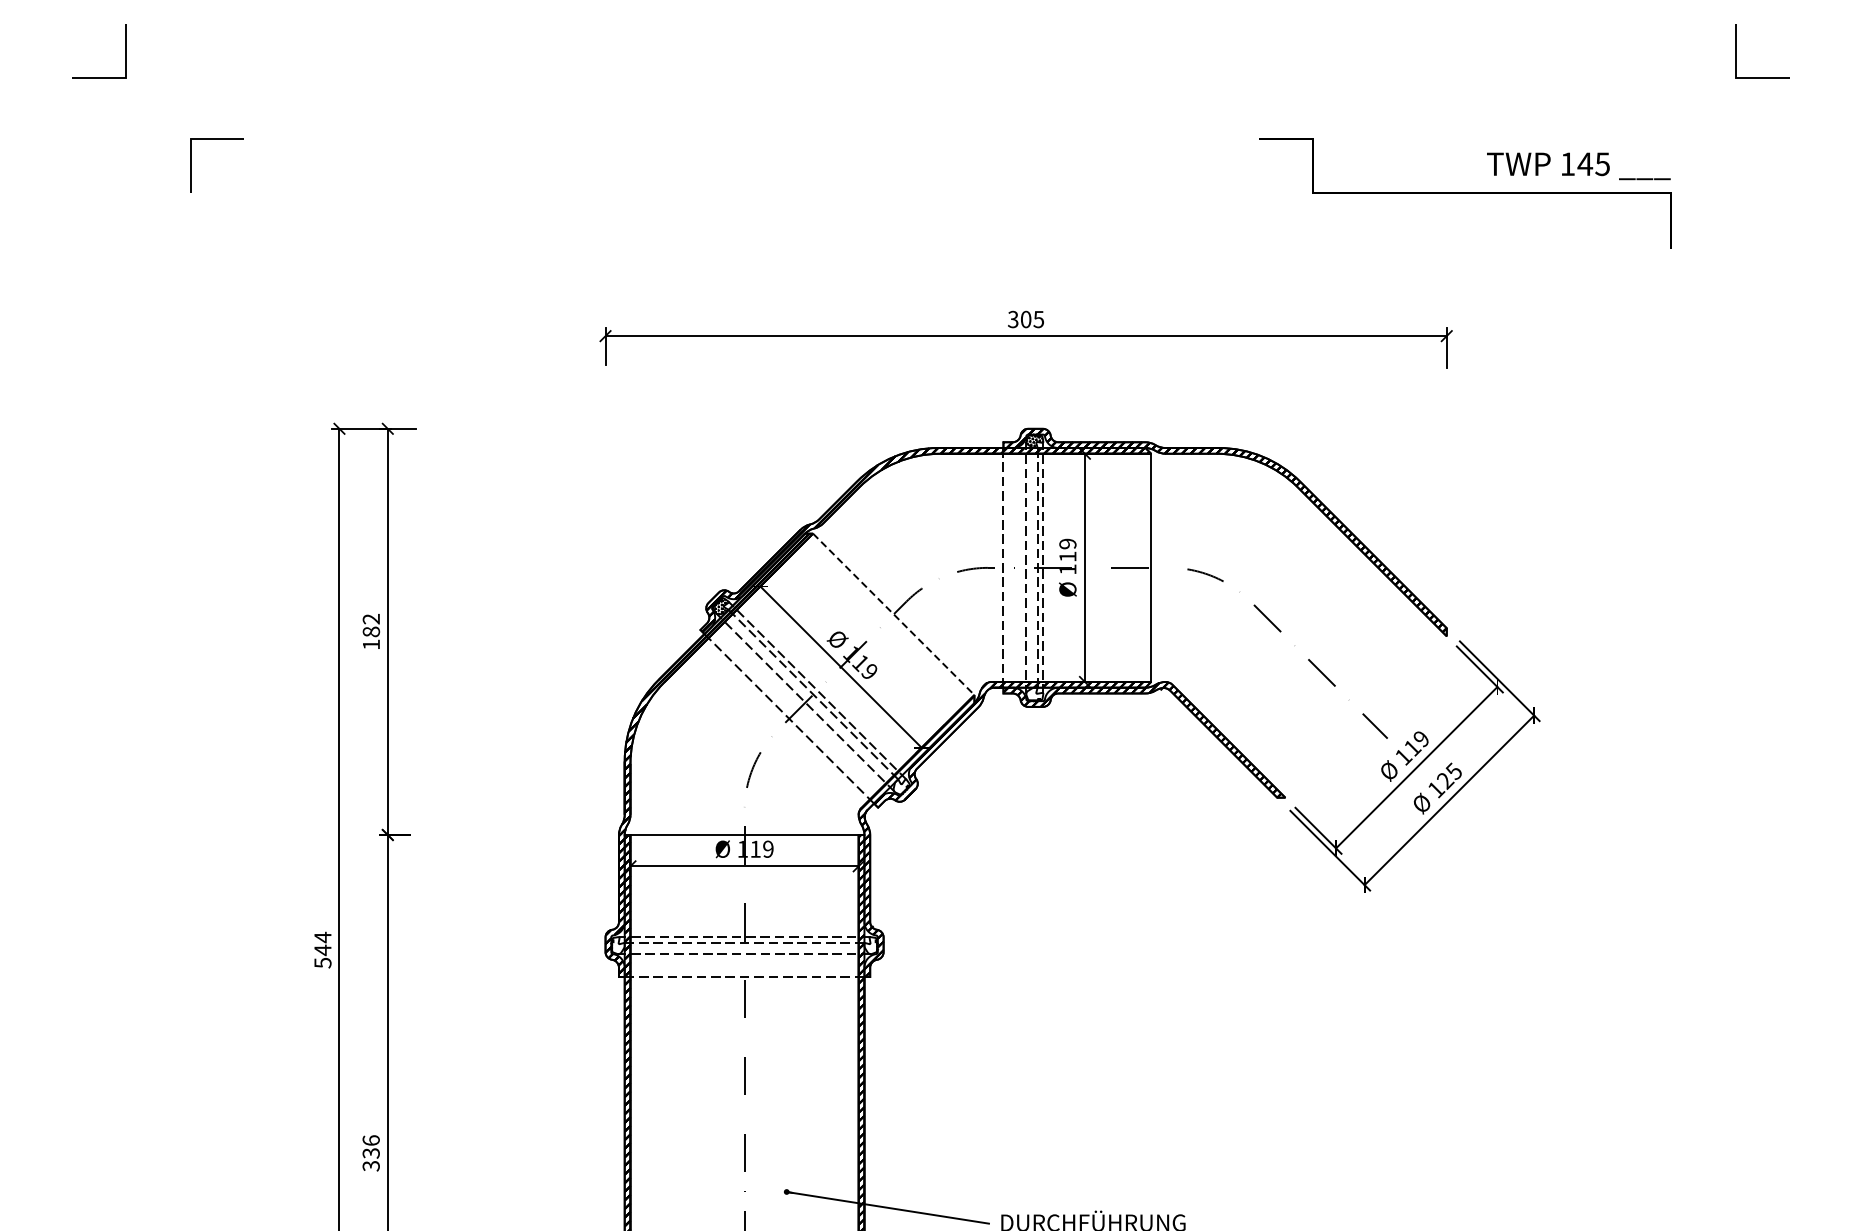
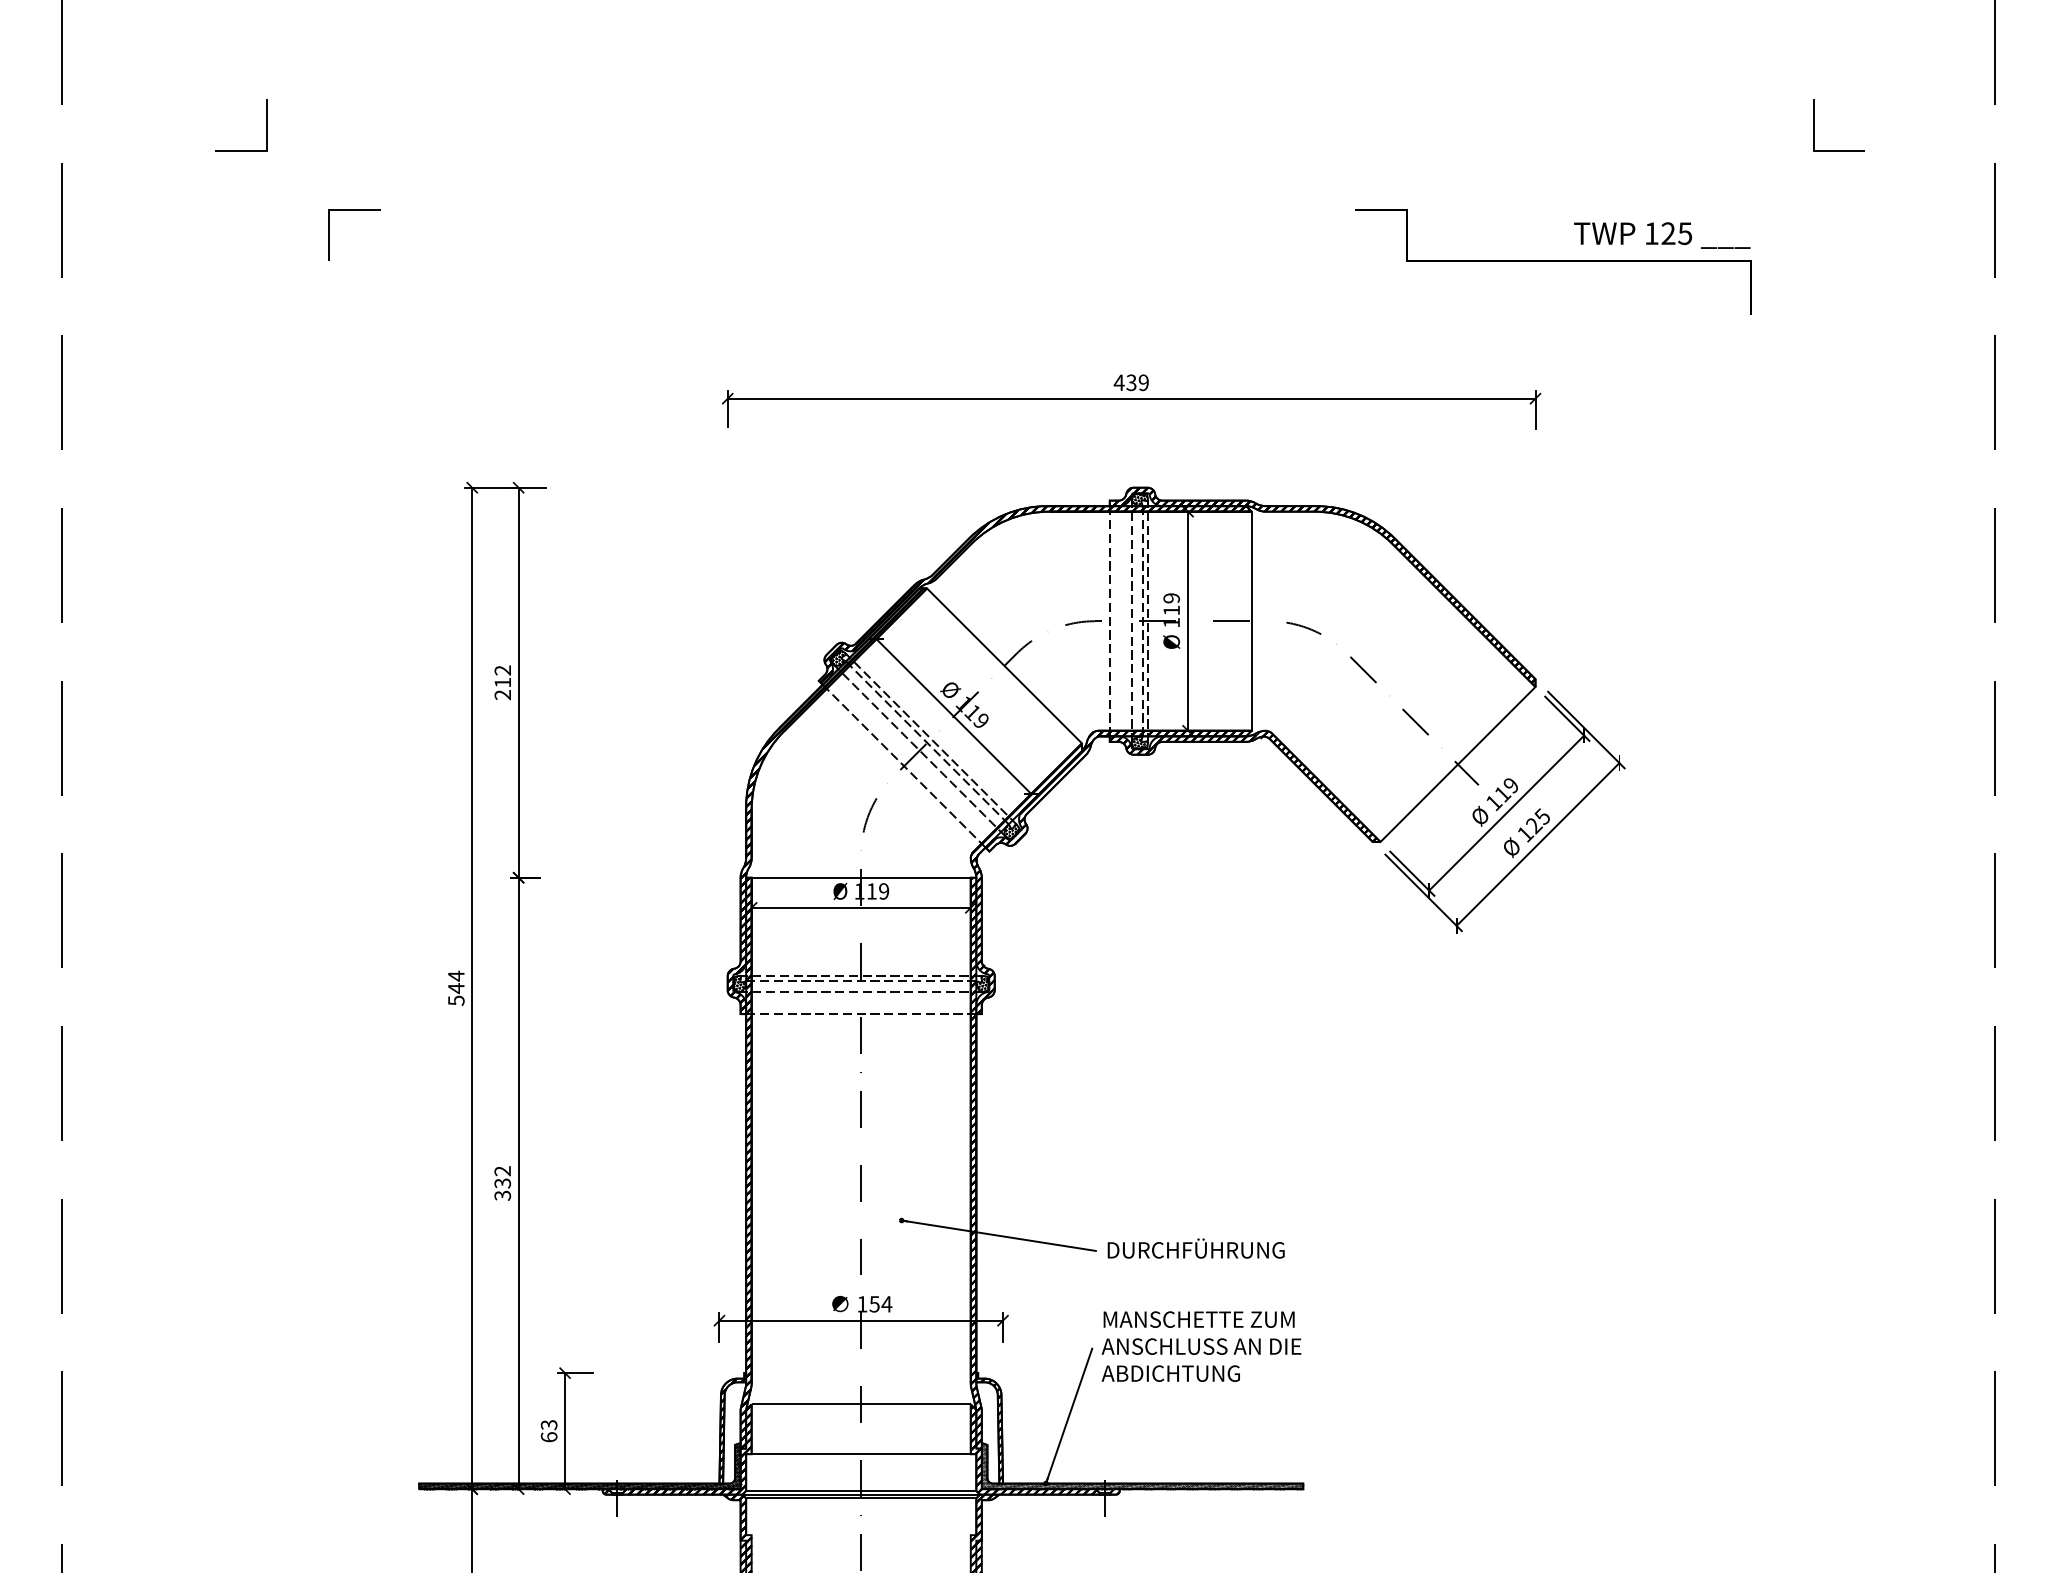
text: (1584, 164) -> (1667, 233), 145 -> 125
text: (1024, 319) -> (1130, 382), 305 -> 439
line: (893, 613) -> (1004, 665), dashed -> solid
text: (370, 637) -> (502, 688), 182 -> 212
hatch: (1034, 694) -> (1139, 742), added
line: (1365, 717) -> (1457, 764), added
hatch: (902, 786) -> (1012, 831), added
hatch: (617, 945) -> (739, 983), added
hatch: (870, 945) -> (982, 983), added
text: (370, 1140) -> (502, 1171), 336 -> 332

